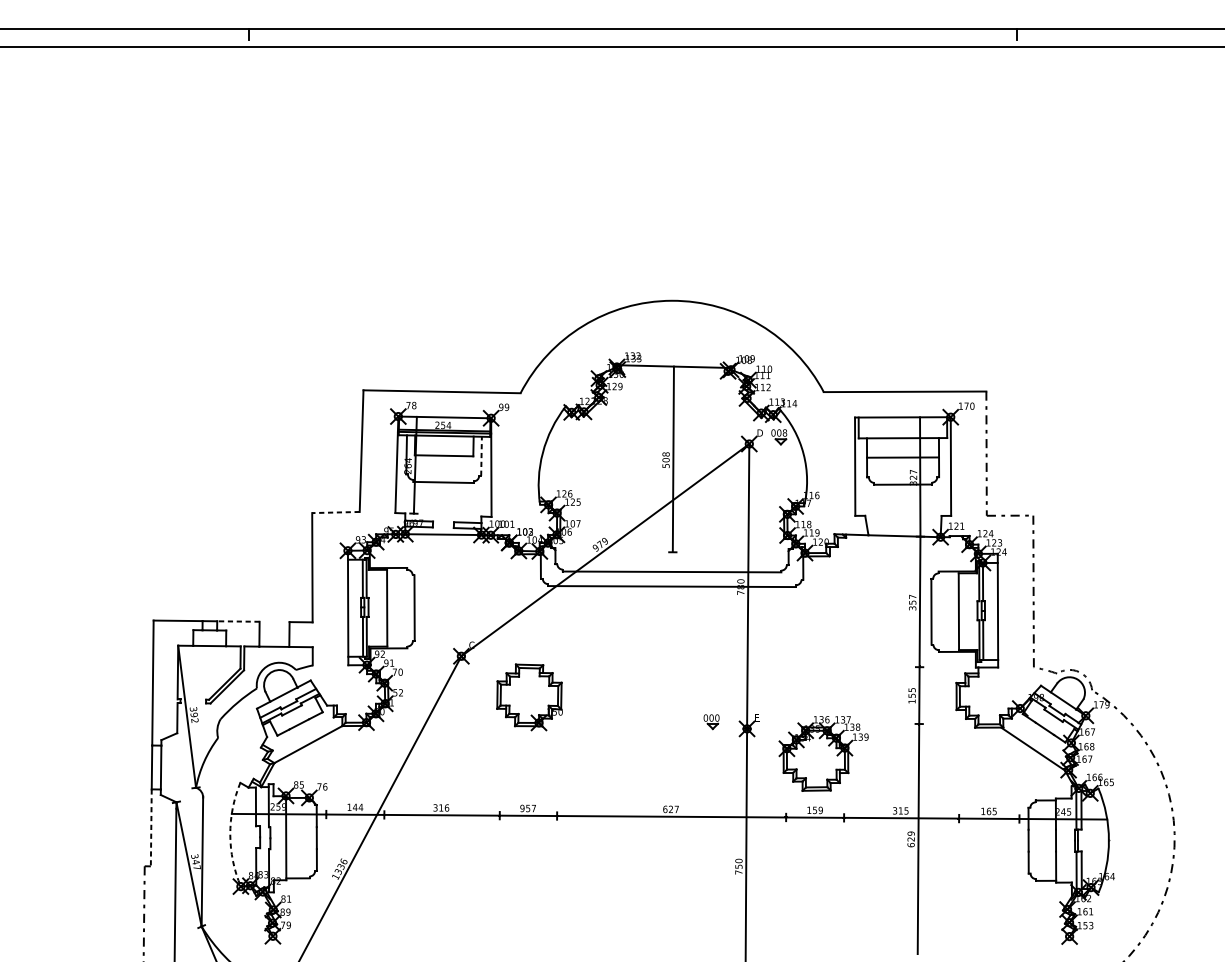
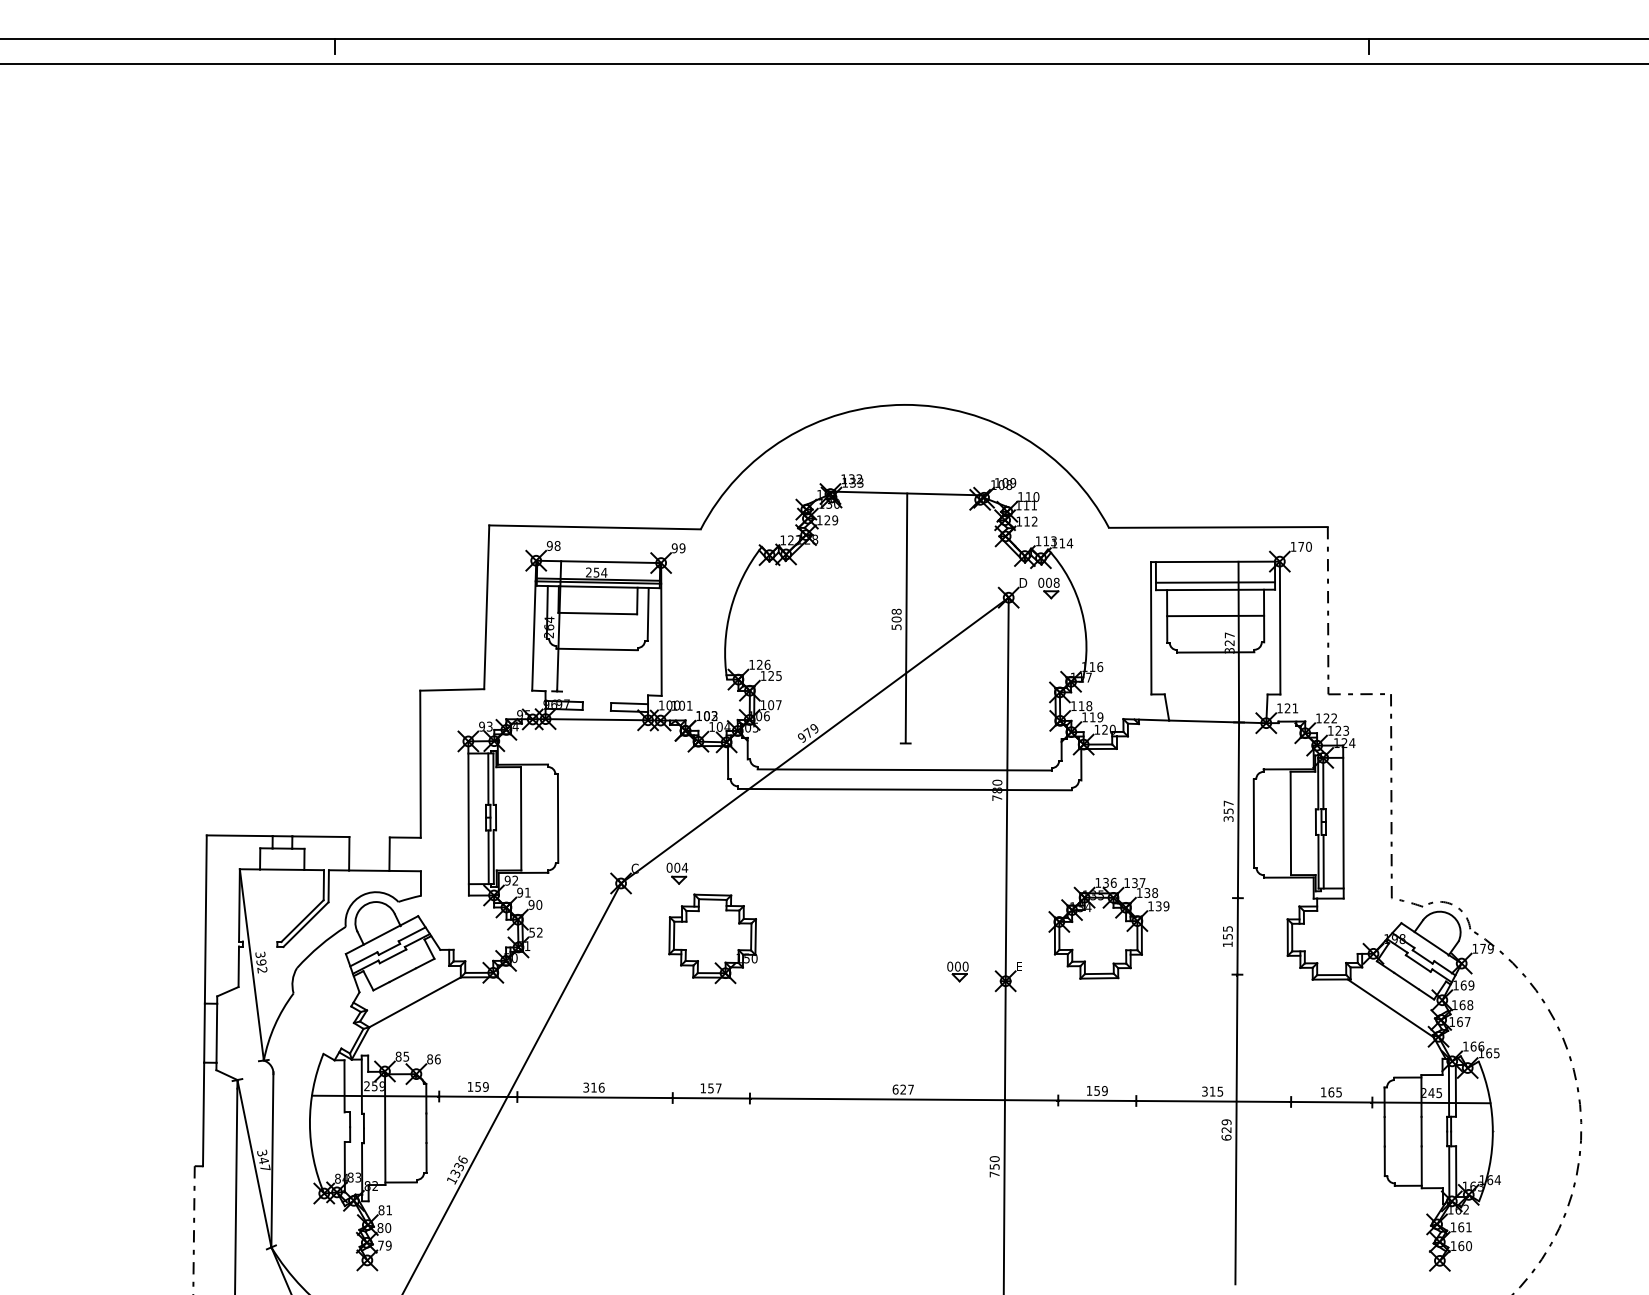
text: (408, 405) -> (549, 545), 78 -> 98
line: (902, 432) -> (1215, 582), added
line: (481, 455) -> (648, 613), dashed -> solid
line: (336, 512) -> (452, 689), dashed -> solid
text: (991, 533) -> (1334, 718), 124 -> 122
line: (238, 621) -> (320, 836), dashed -> solid
part: (503, 648) -> (677, 873), added
text: (394, 671) -> (531, 904), 70 -> 90
text: (1093, 732) -> (1471, 985), 167 -> 169
part: (823, 753) -> (1108, 928), moved
text: (319, 787) -> (430, 1059), 76 -> 86
text: (357, 807) -> (481, 1086), 144 -> 159
text: (522, 808) -> (703, 1088), 957 -> 157
line: (151, 827) -> (203, 1114), dashed -> solid
arc: (229, 834) -> (309, 1123), dashed -> solid
text: (287, 911) -> (387, 1227), 89 -> 80
text: (1088, 925) -> (1465, 1246), 153 -> 160

